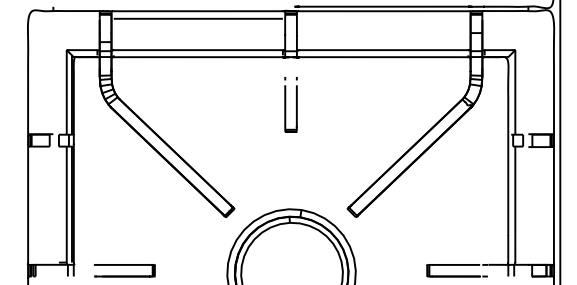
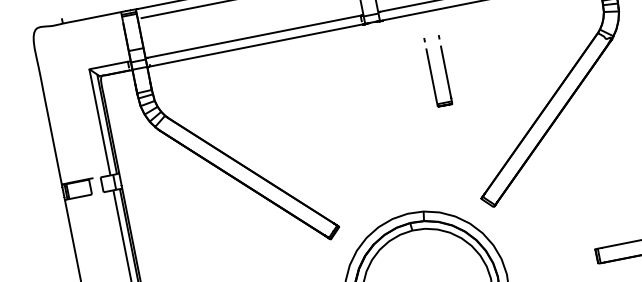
part: (290, 104) -> (437, 71), moved

